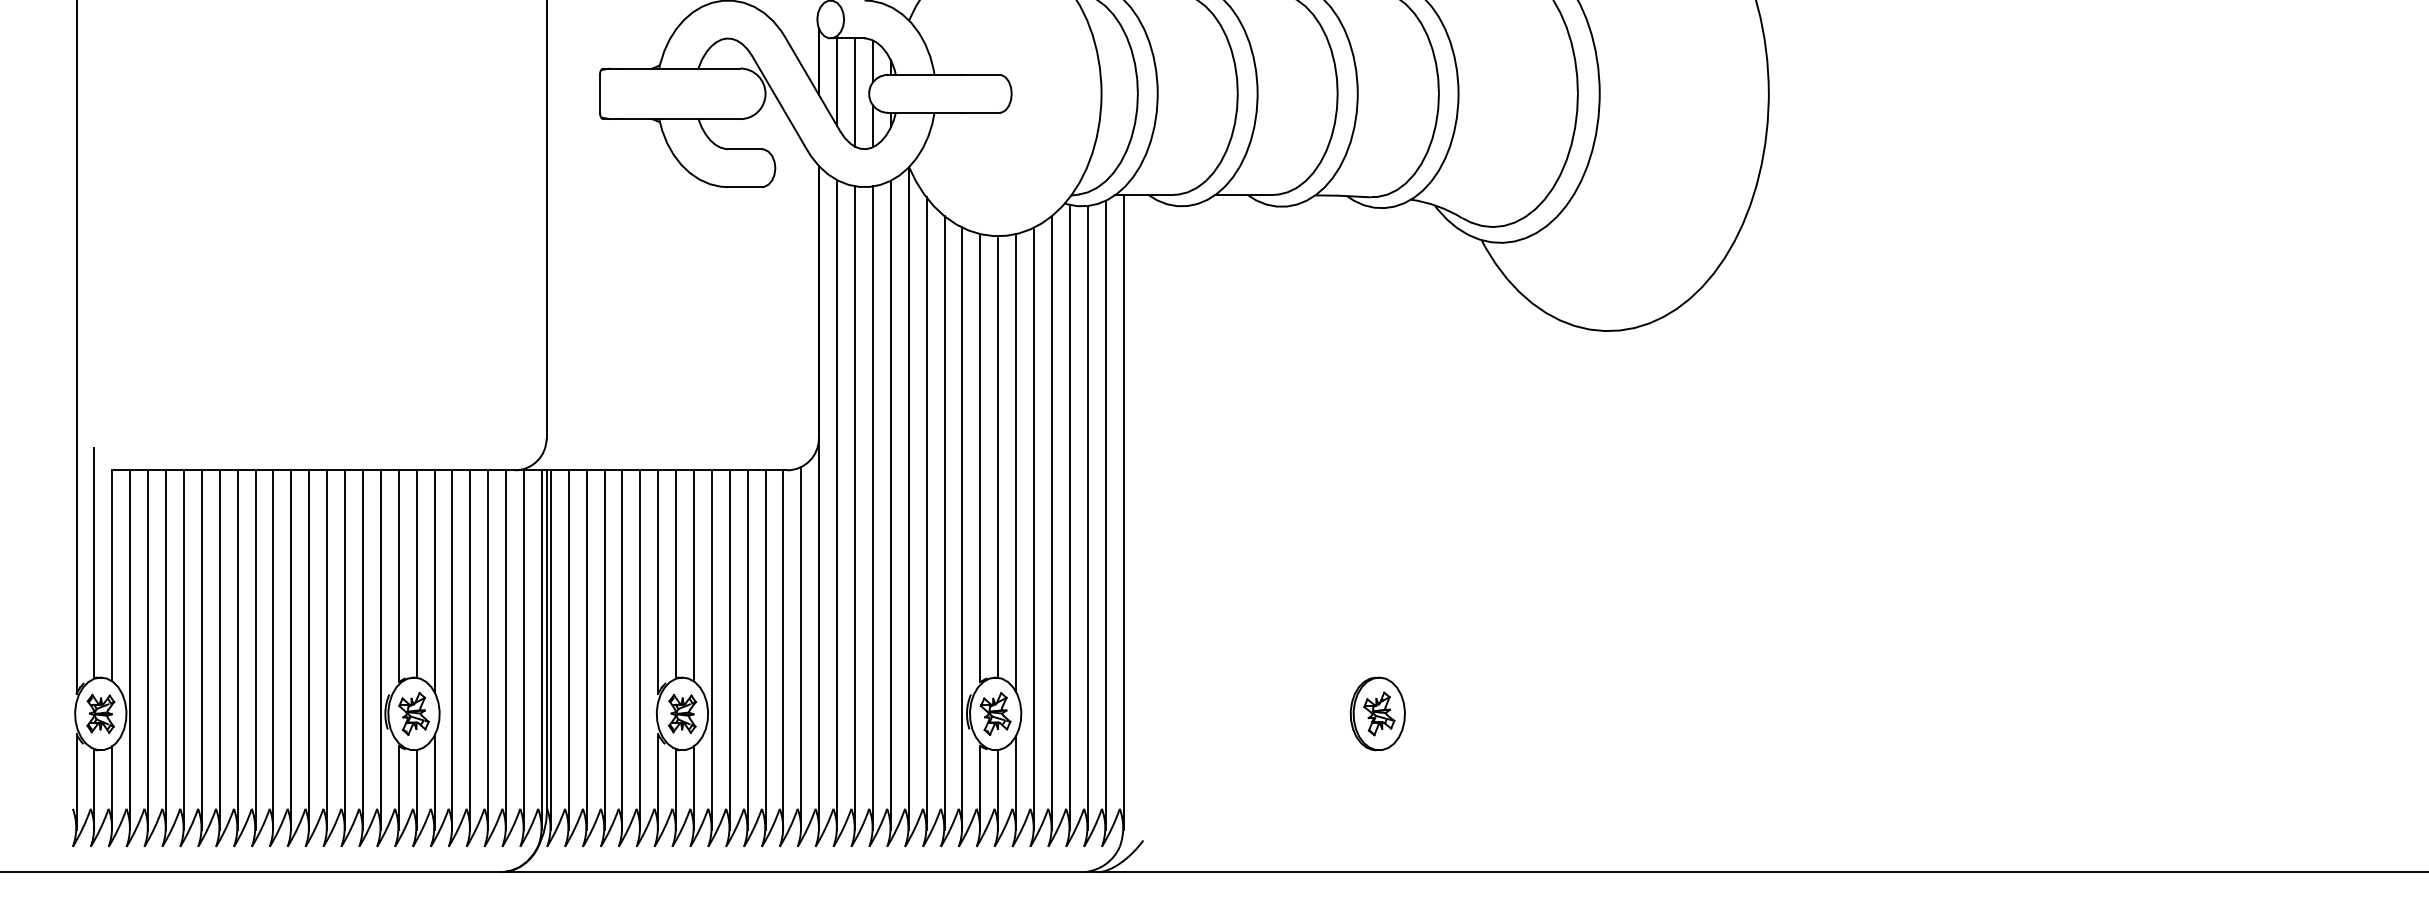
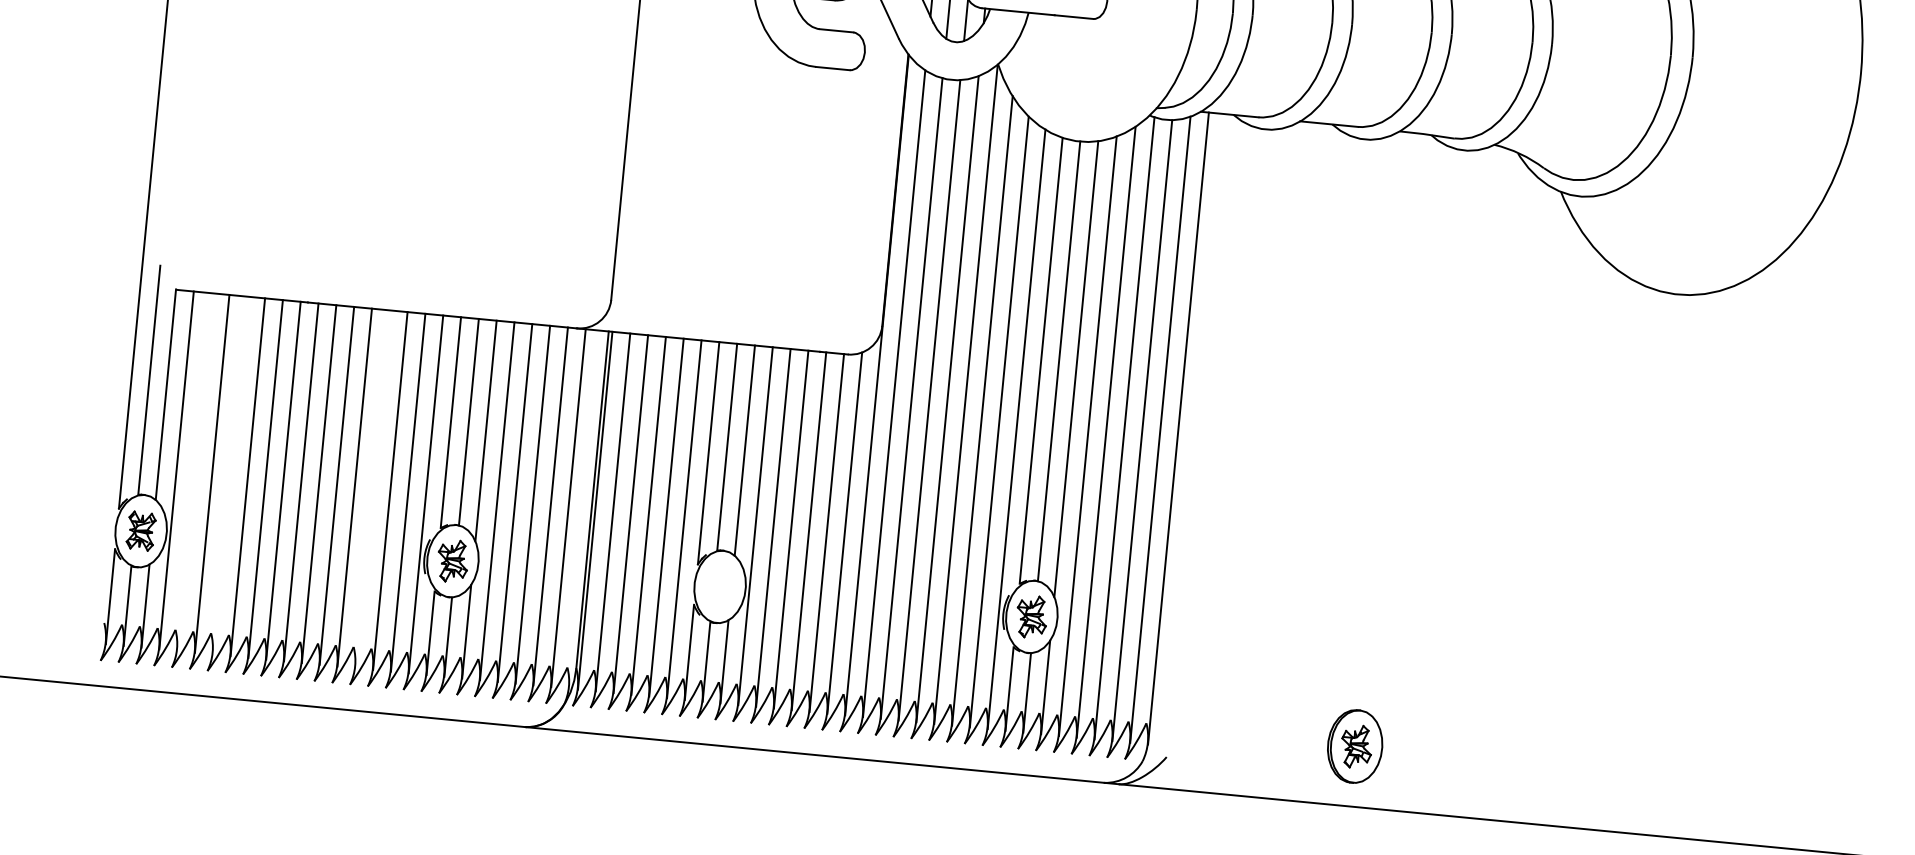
line: (148, 649) -> (194, 471), removed
line: (183, 649) -> (229, 474), removed
line: (327, 649) -> (372, 488), removed
line: (541, 649) -> (585, 509), removed
part: (682, 713) -> (720, 586), removed
part: (1377, 713) -> (1354, 746), moved

